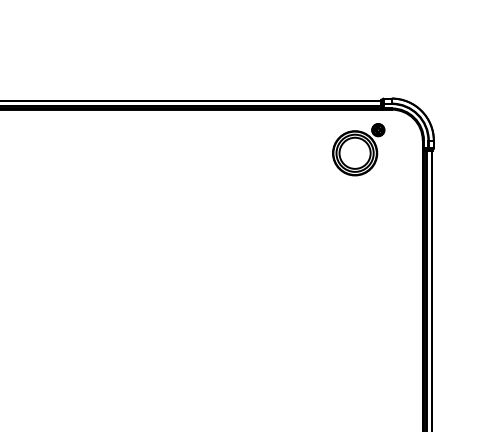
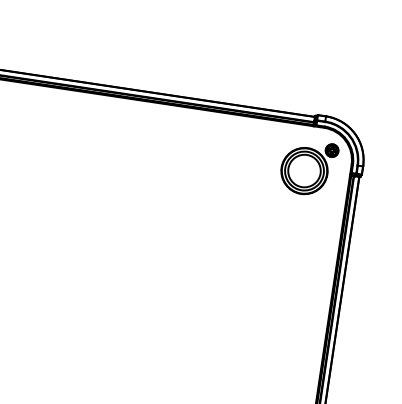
part: (358, 149) -> (308, 167), moved

